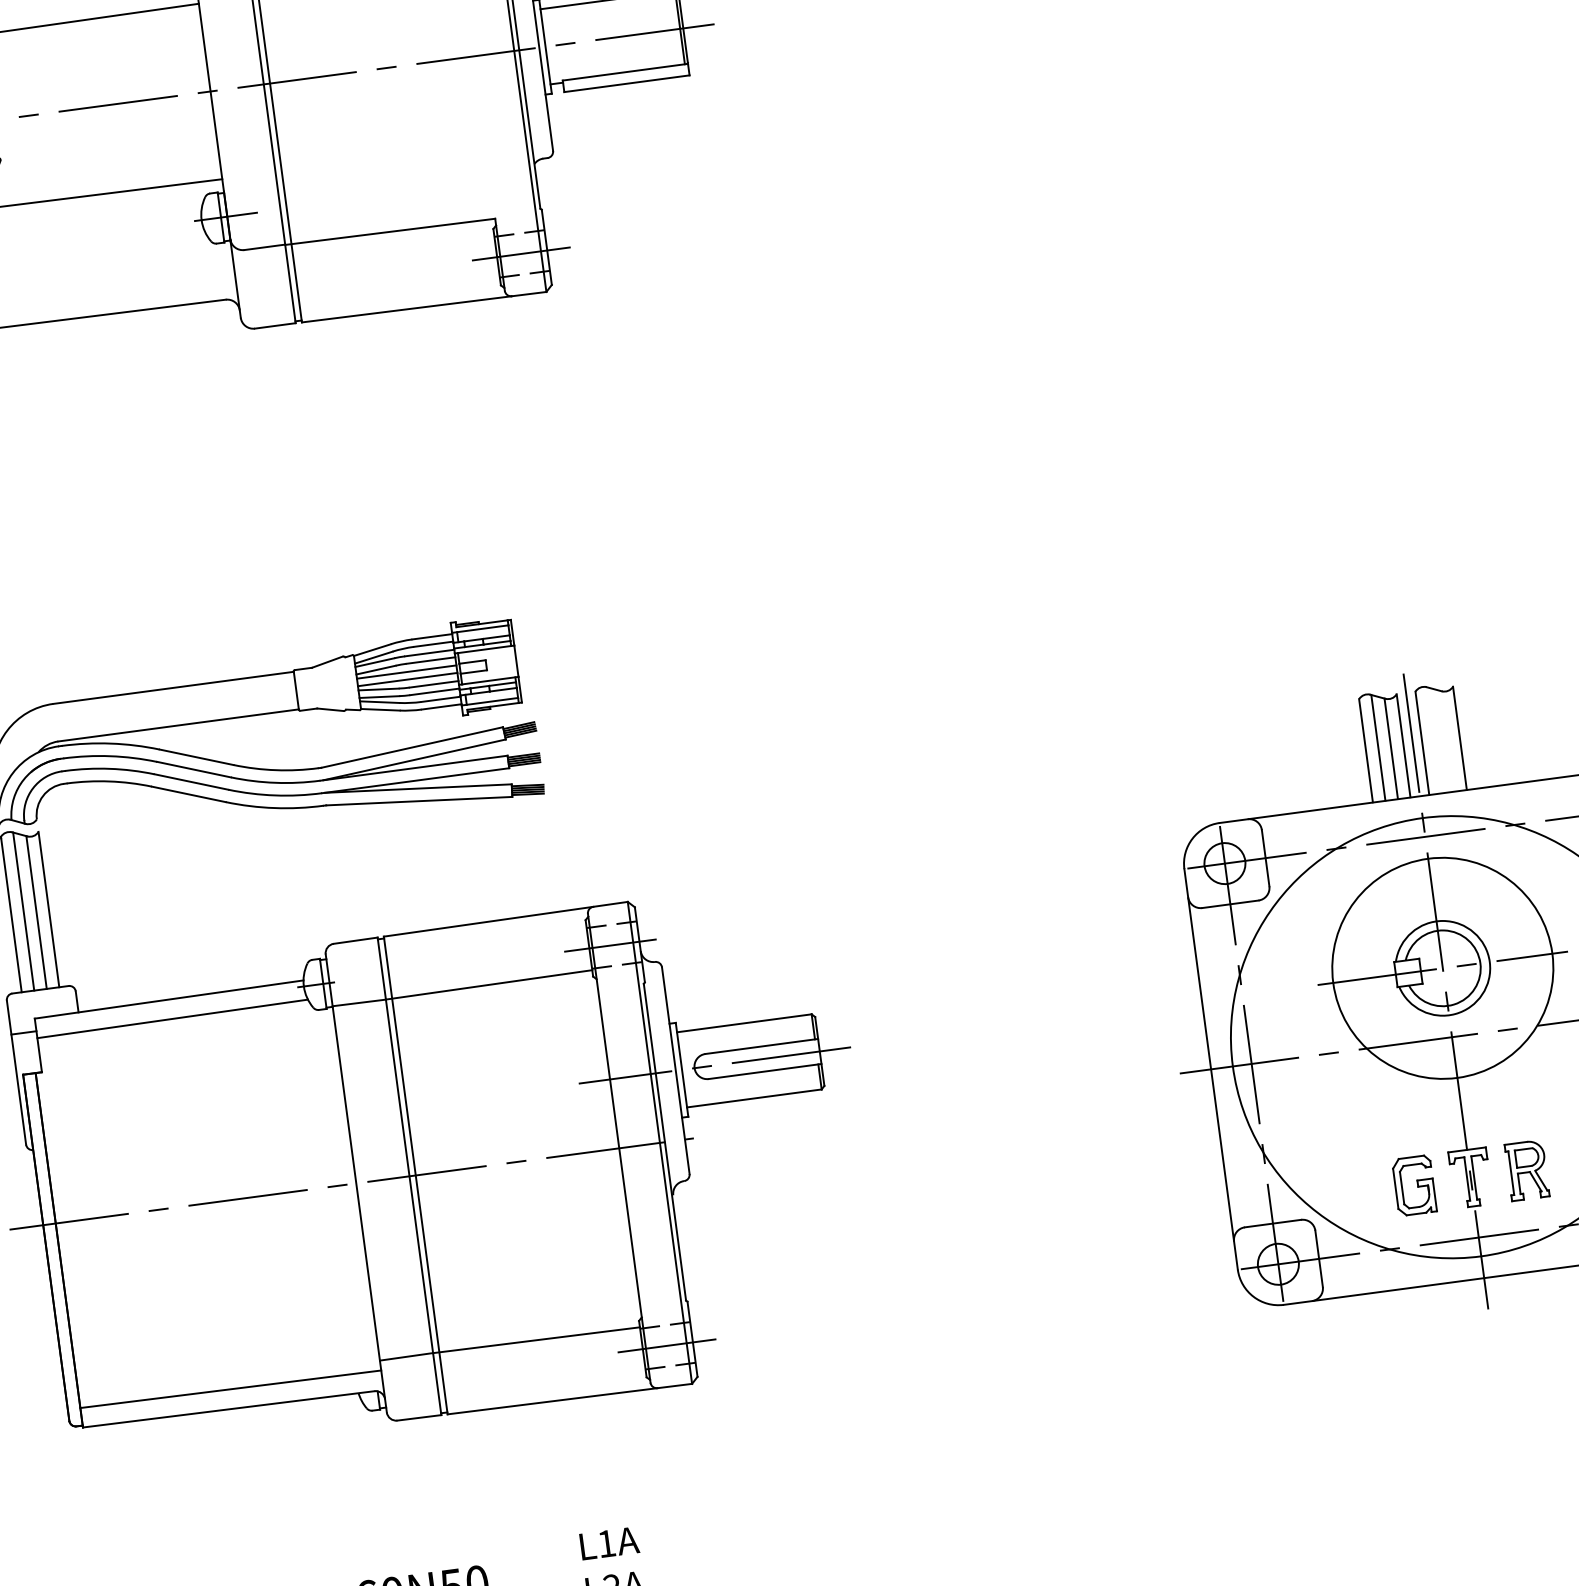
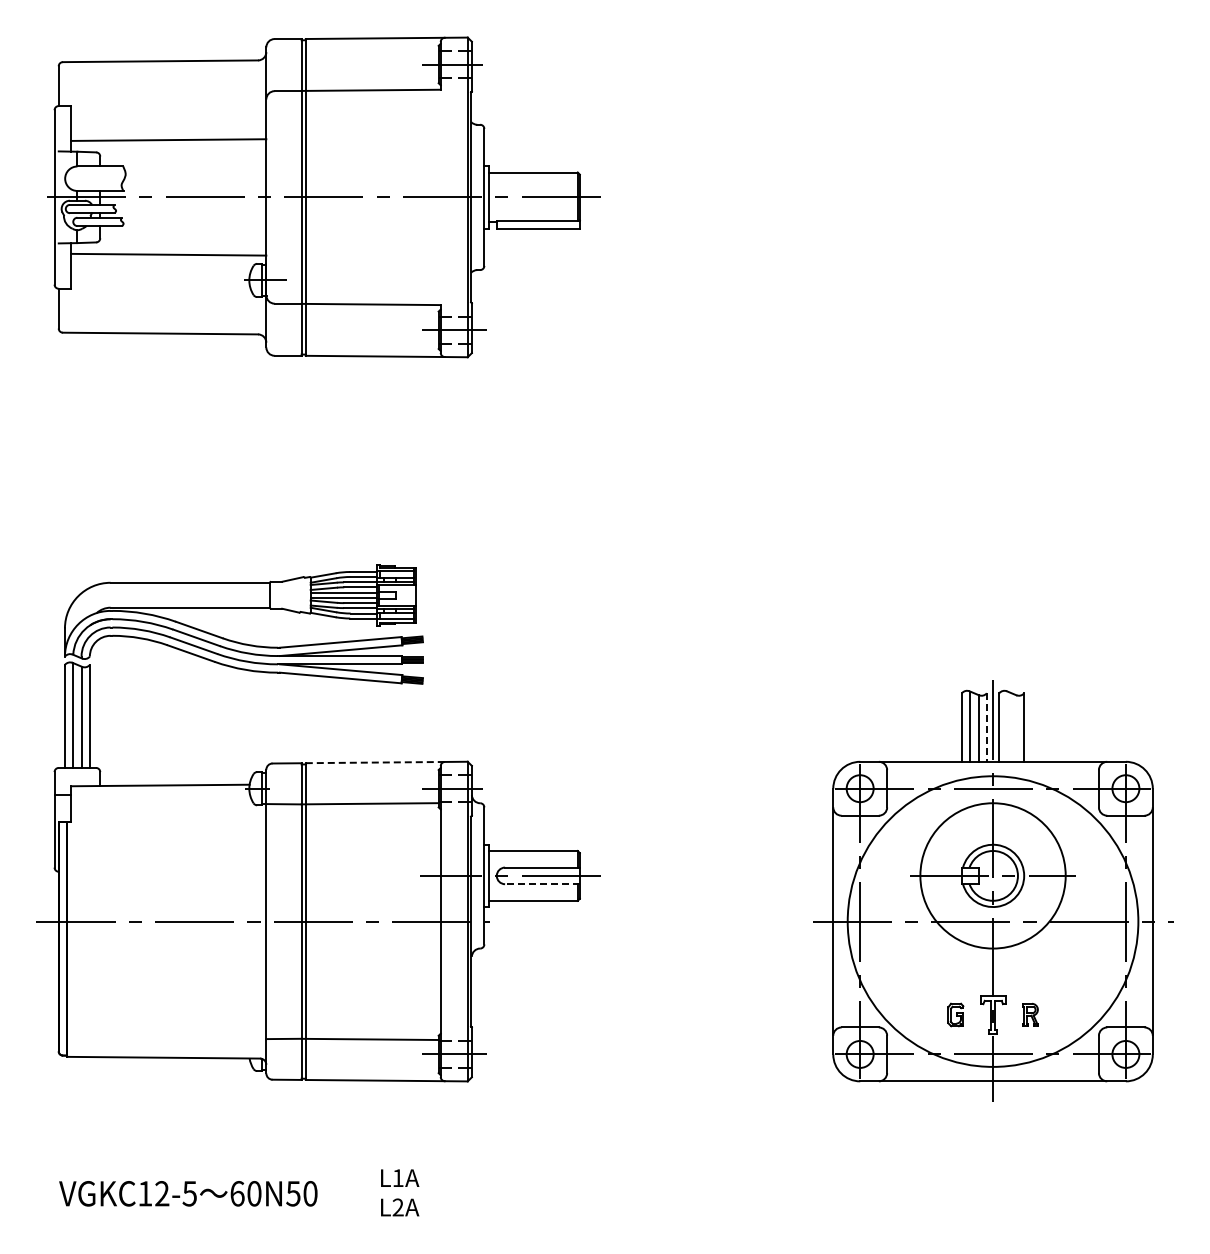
line: (1403, 745) -> (986, 727), solid -> dashed
line: (488, 921) -> (375, 762), solid -> dashed
line: (171, 1019) -> (160, 798), removed
line: (763, 1072) -> (541, 884), solid -> dashed
part: (1527, 1169) -> (1030, 1014), size x0.6
part: (1414, 1184) -> (955, 1014), size x0.6
line: (230, 1388) -> (166, 1044), removed

